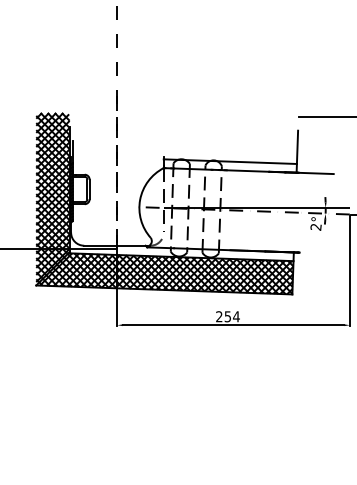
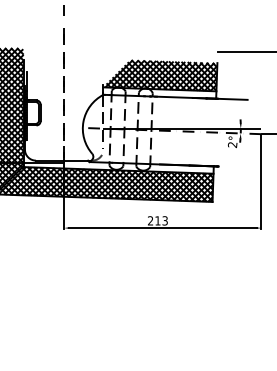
hatch: (230, 145) -> (160, 75), added
text: (231, 316) -> (160, 220), 254 -> 213

